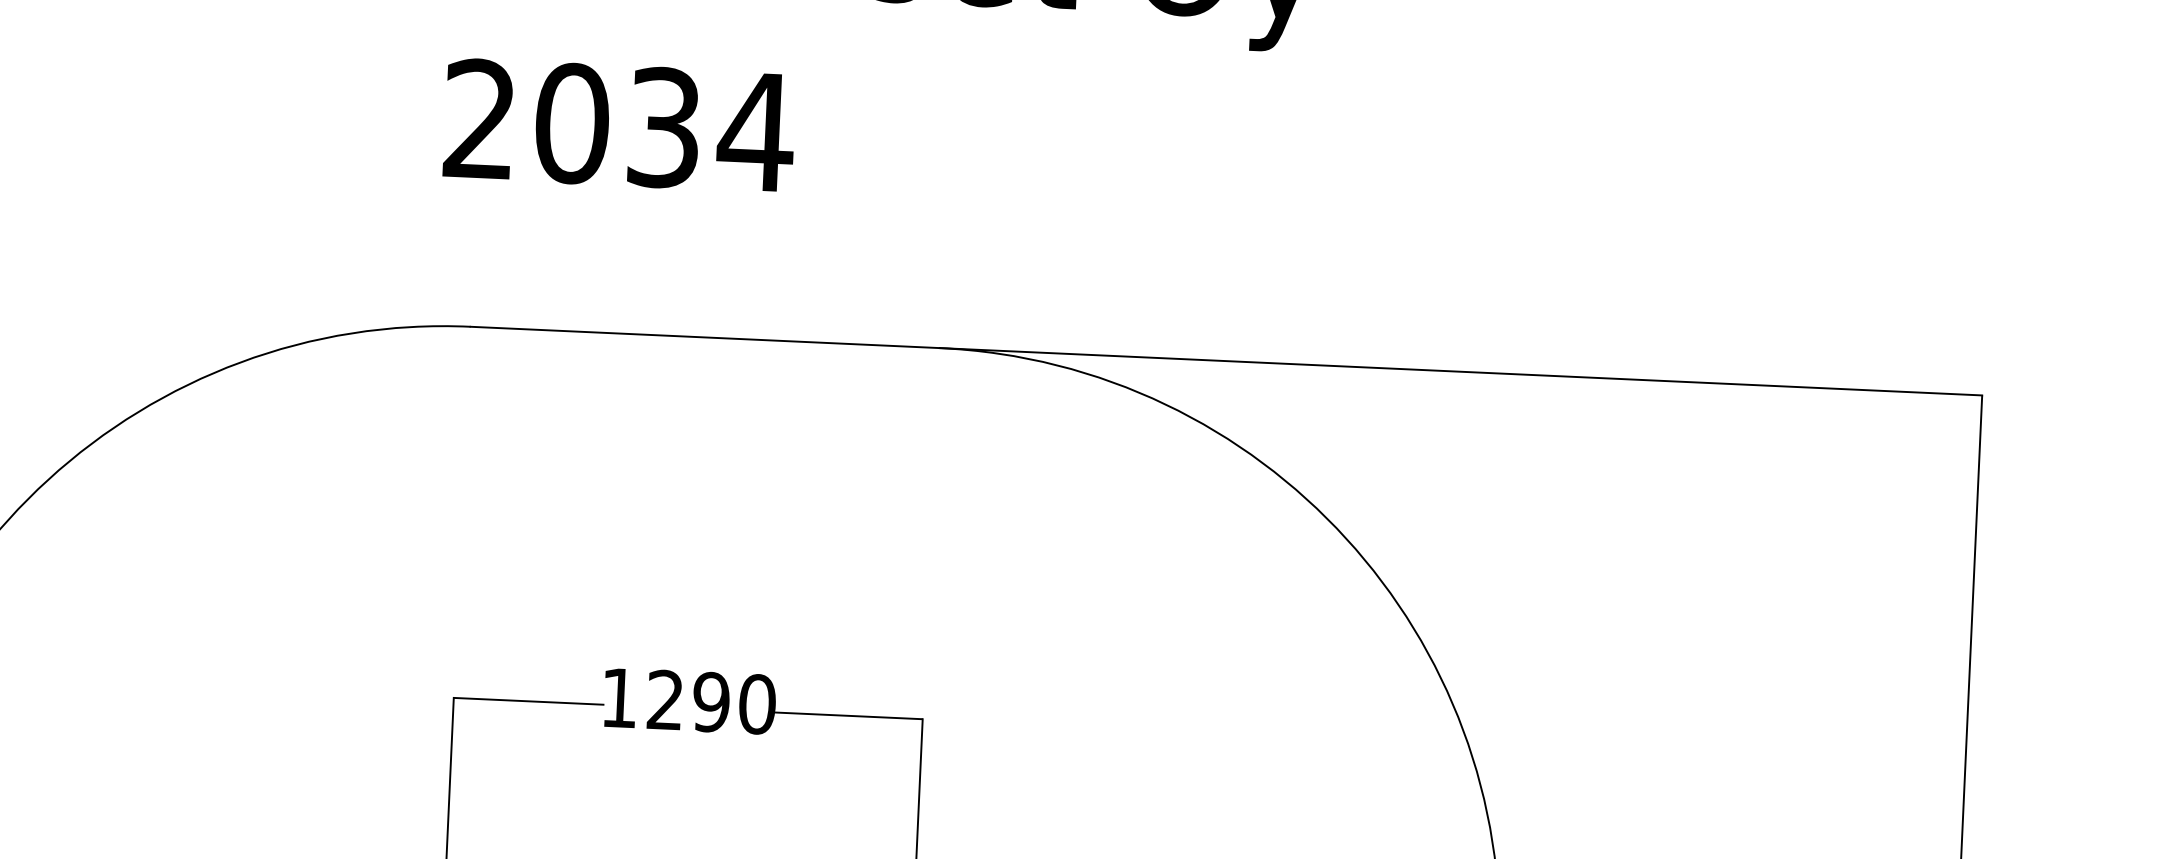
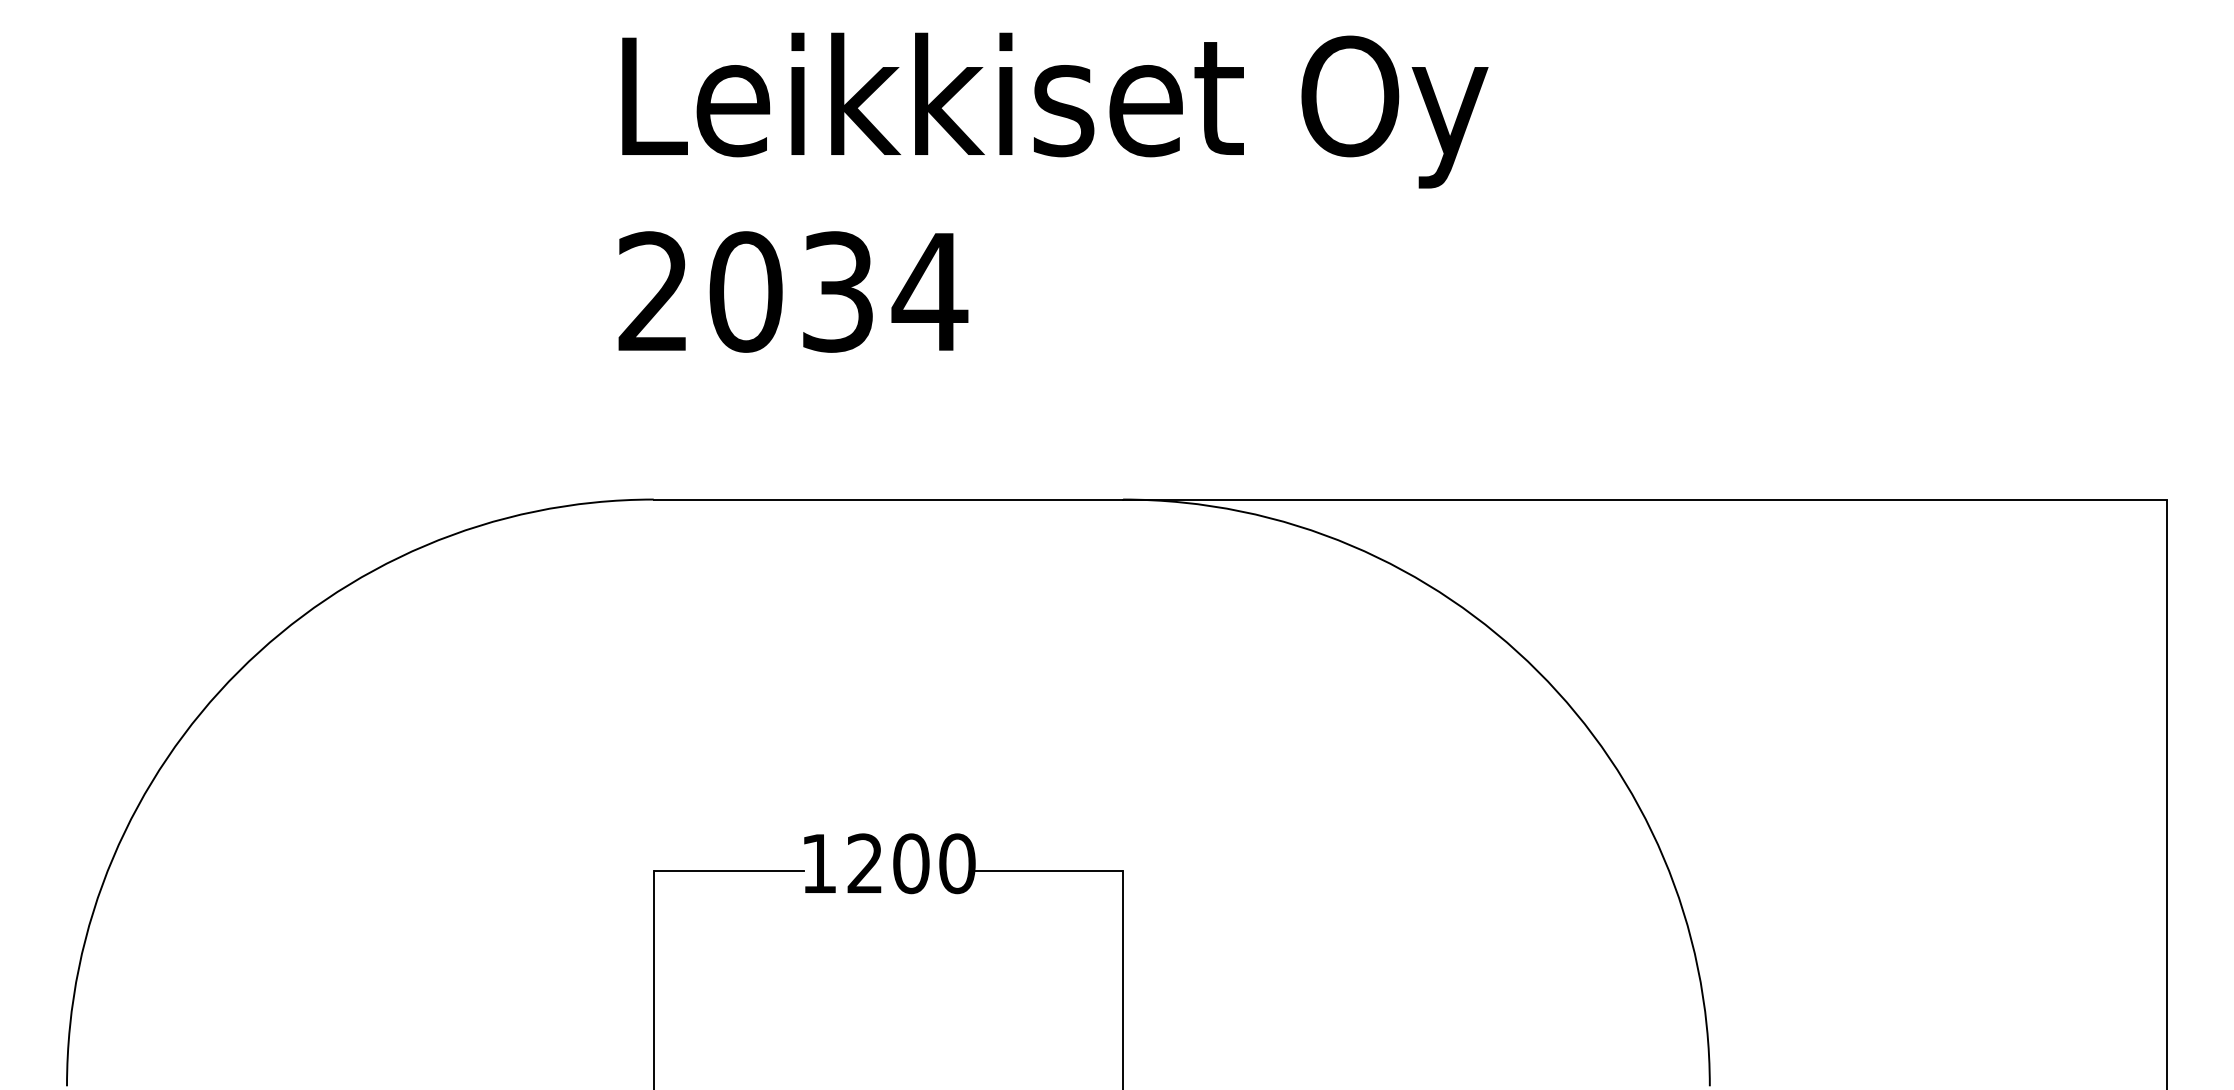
text: (711, 702) -> (911, 863), 1290 -> 1200

